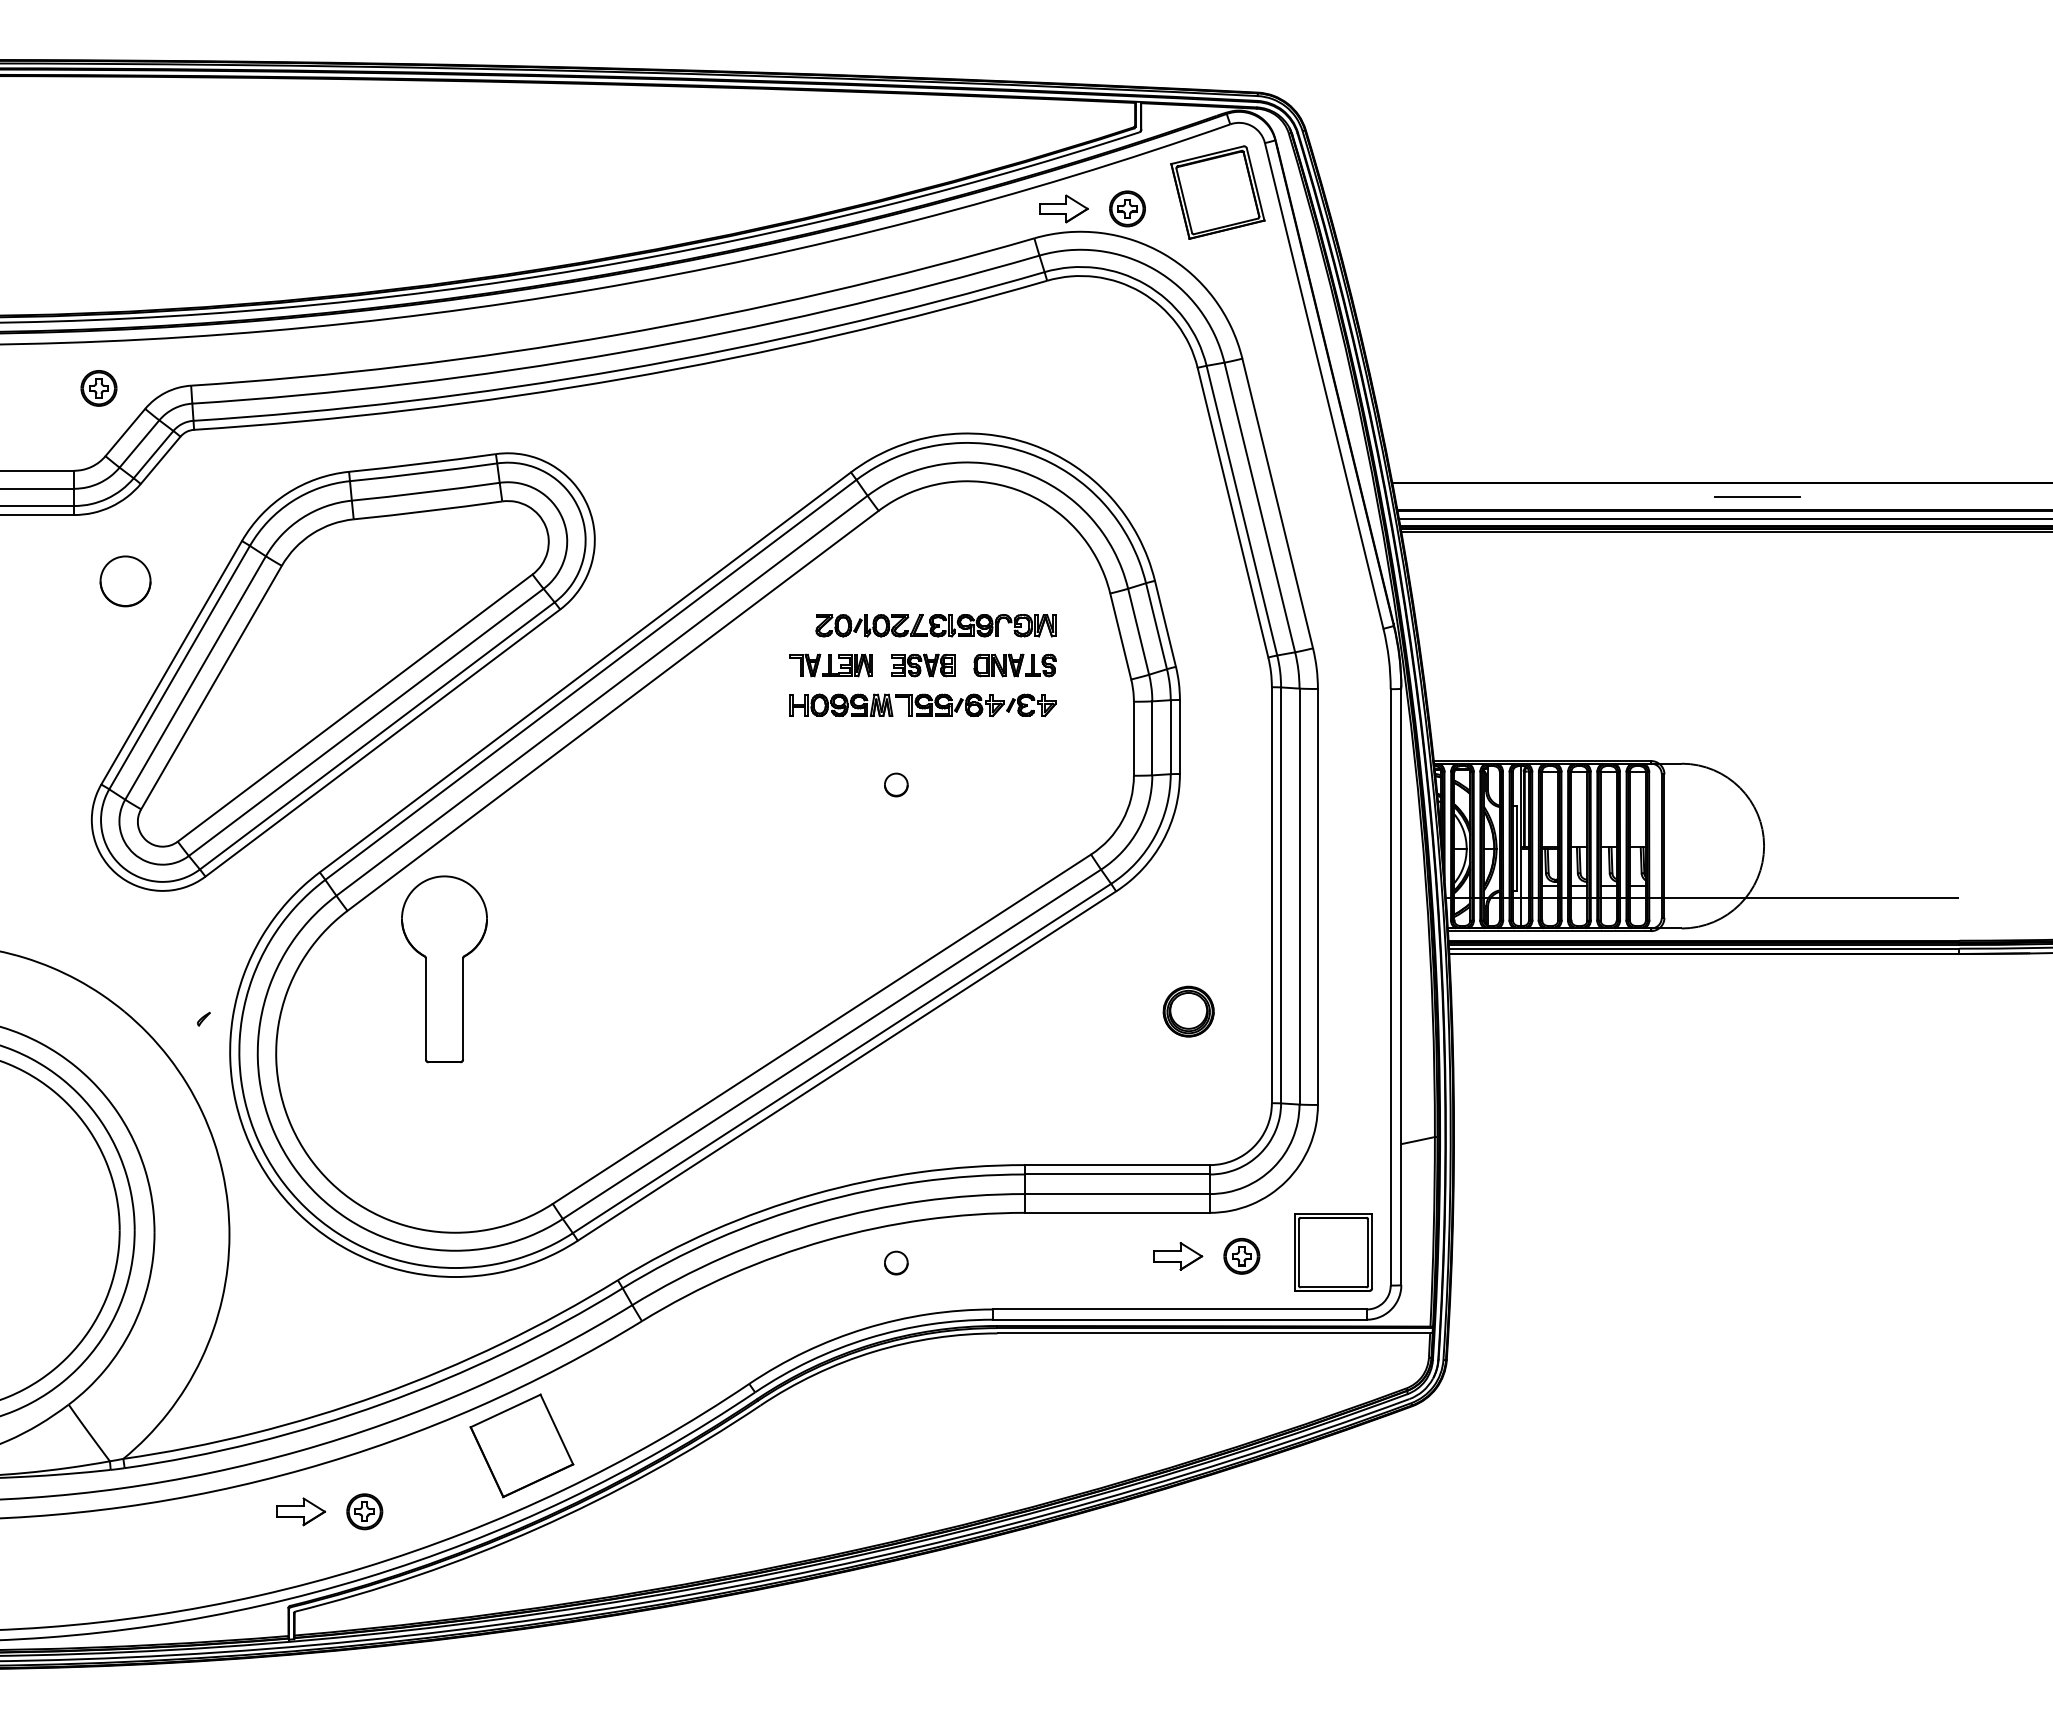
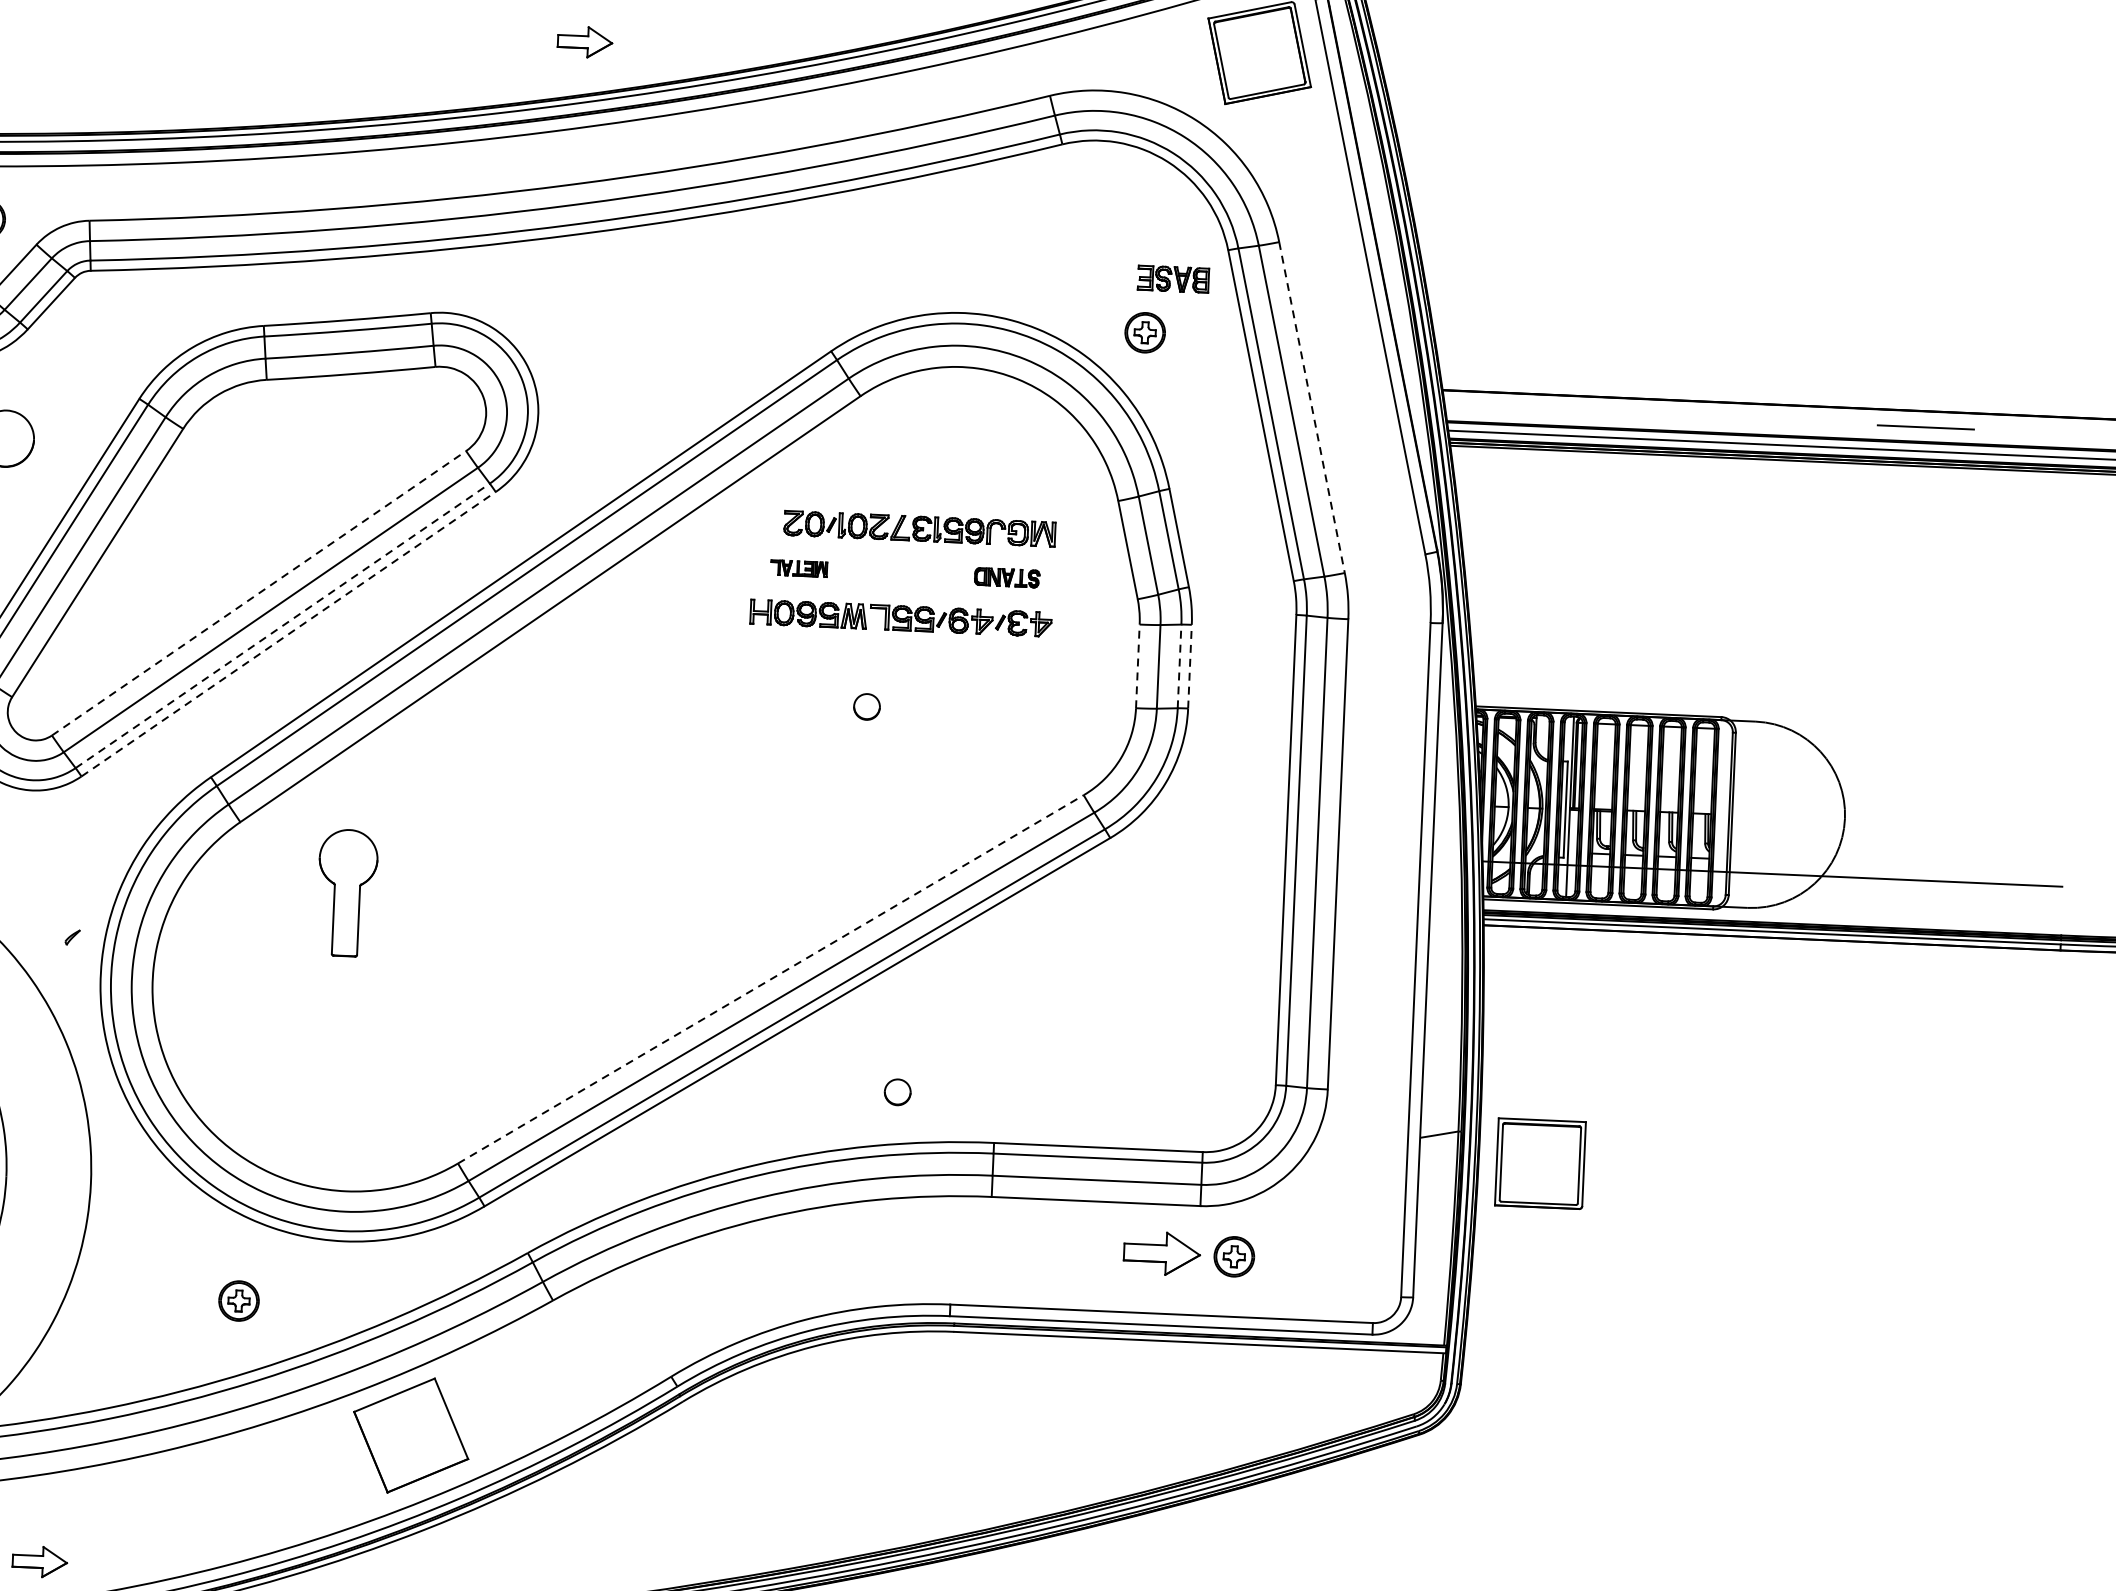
part: (1063, 208) -> (584, 41), moved
part: (1127, 208) -> (1145, 332), moved
line: (1757, 496) -> (1925, 426), moved
line: (1277, 504) -> (1311, 408), solid -> dashed
part: (830, 665) -> (798, 568), size x0.6
part: (923, 665) -> (1173, 279), moved
part: (1014, 665) -> (1006, 577), size x0.7
line: (355, 707) -> (259, 592), solid -> dashed
line: (377, 735) -> (282, 625), solid -> dashed
line: (1170, 736) -> (1179, 665), solid -> dashed
line: (1179, 736) -> (1189, 666), solid -> dashed
line: (1133, 738) -> (1137, 666), solid -> dashed
line: (383, 742) -> (289, 633), solid -> dashed
part: (444, 969) -> (347, 893), size x0.6
part: (1188, 1011) -> (1186, 977), removed
line: (821, 1029) -> (770, 979), solid -> dashed
part: (1333, 1252) -> (1540, 1163), moved
part: (1178, 1256) -> (1162, 1253), size x1.4
part: (896, 1262) -> (897, 1091), moved
part: (300, 1511) -> (39, 1561), moved
part: (364, 1511) -> (238, 1300), moved

